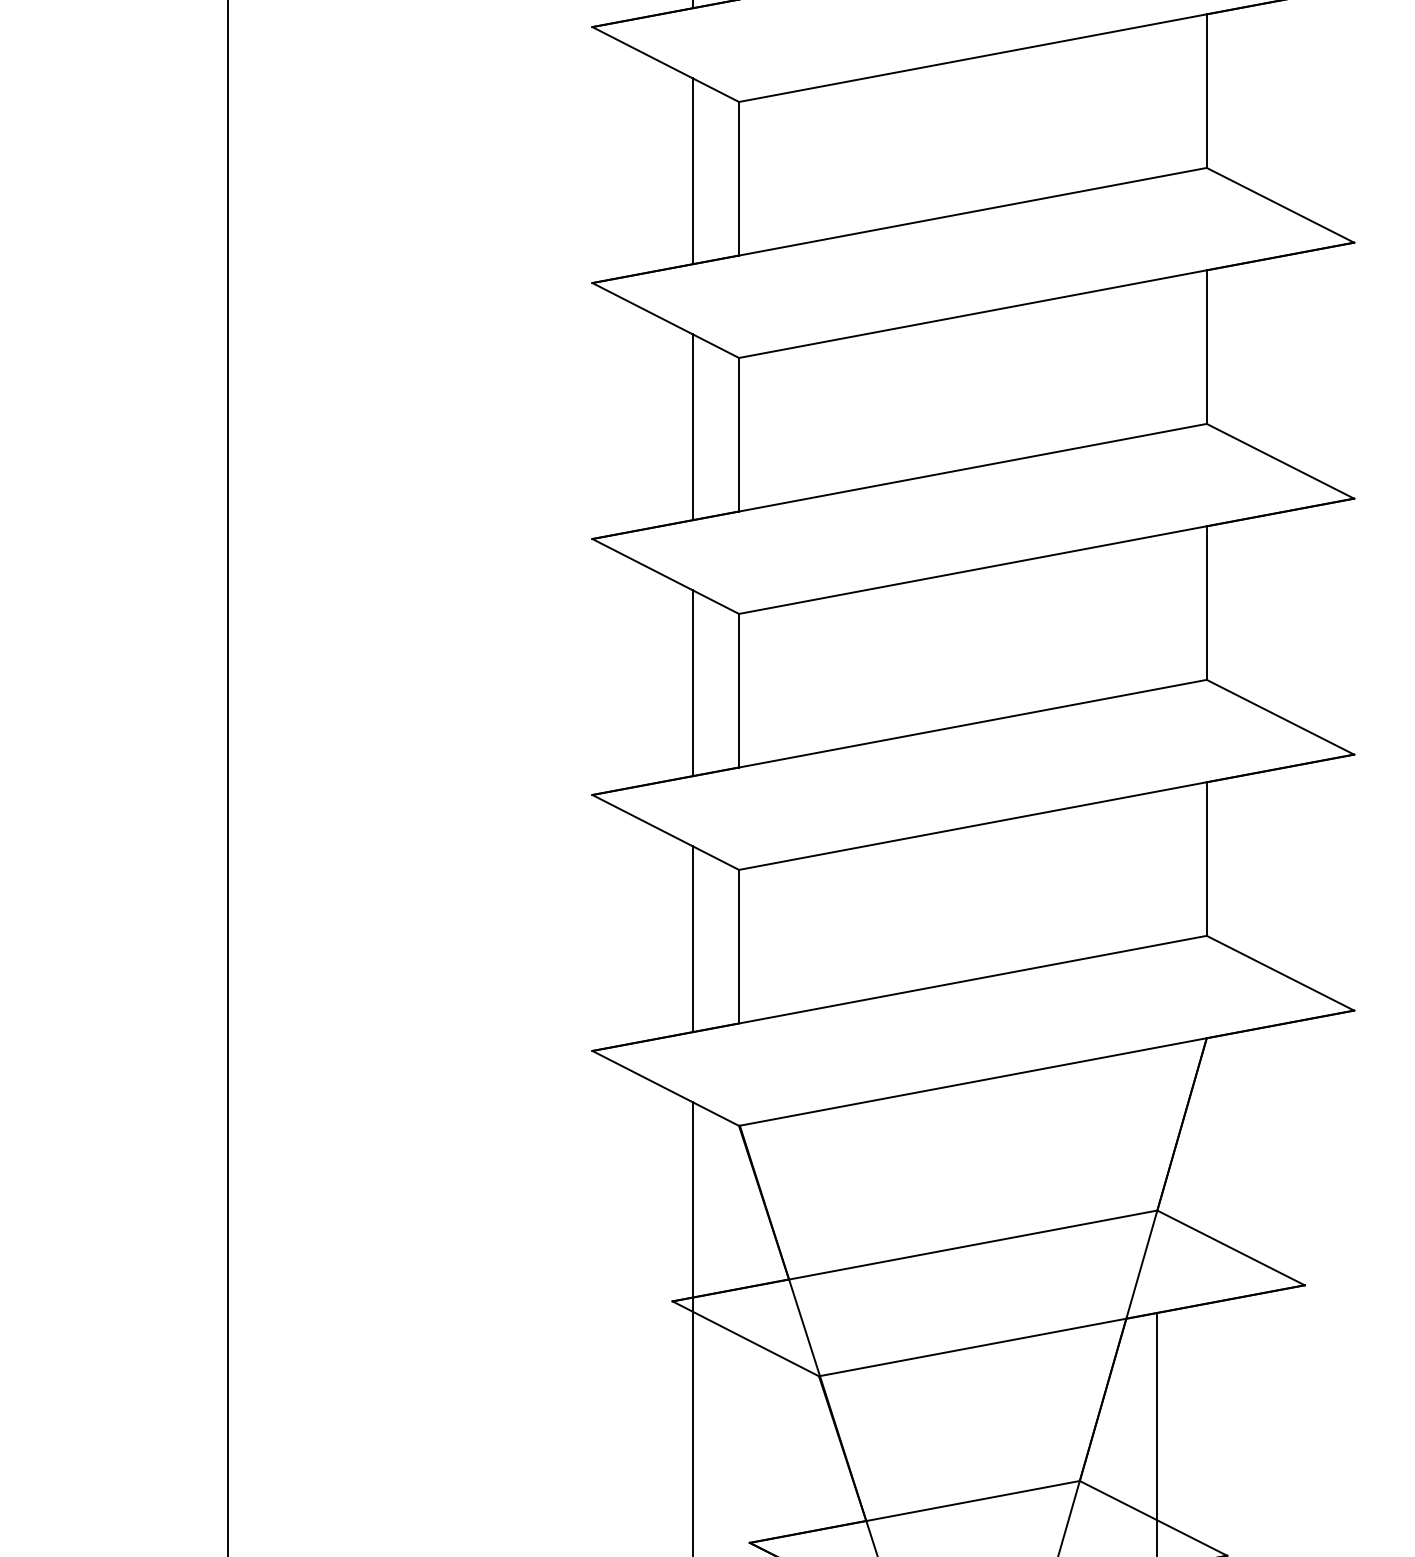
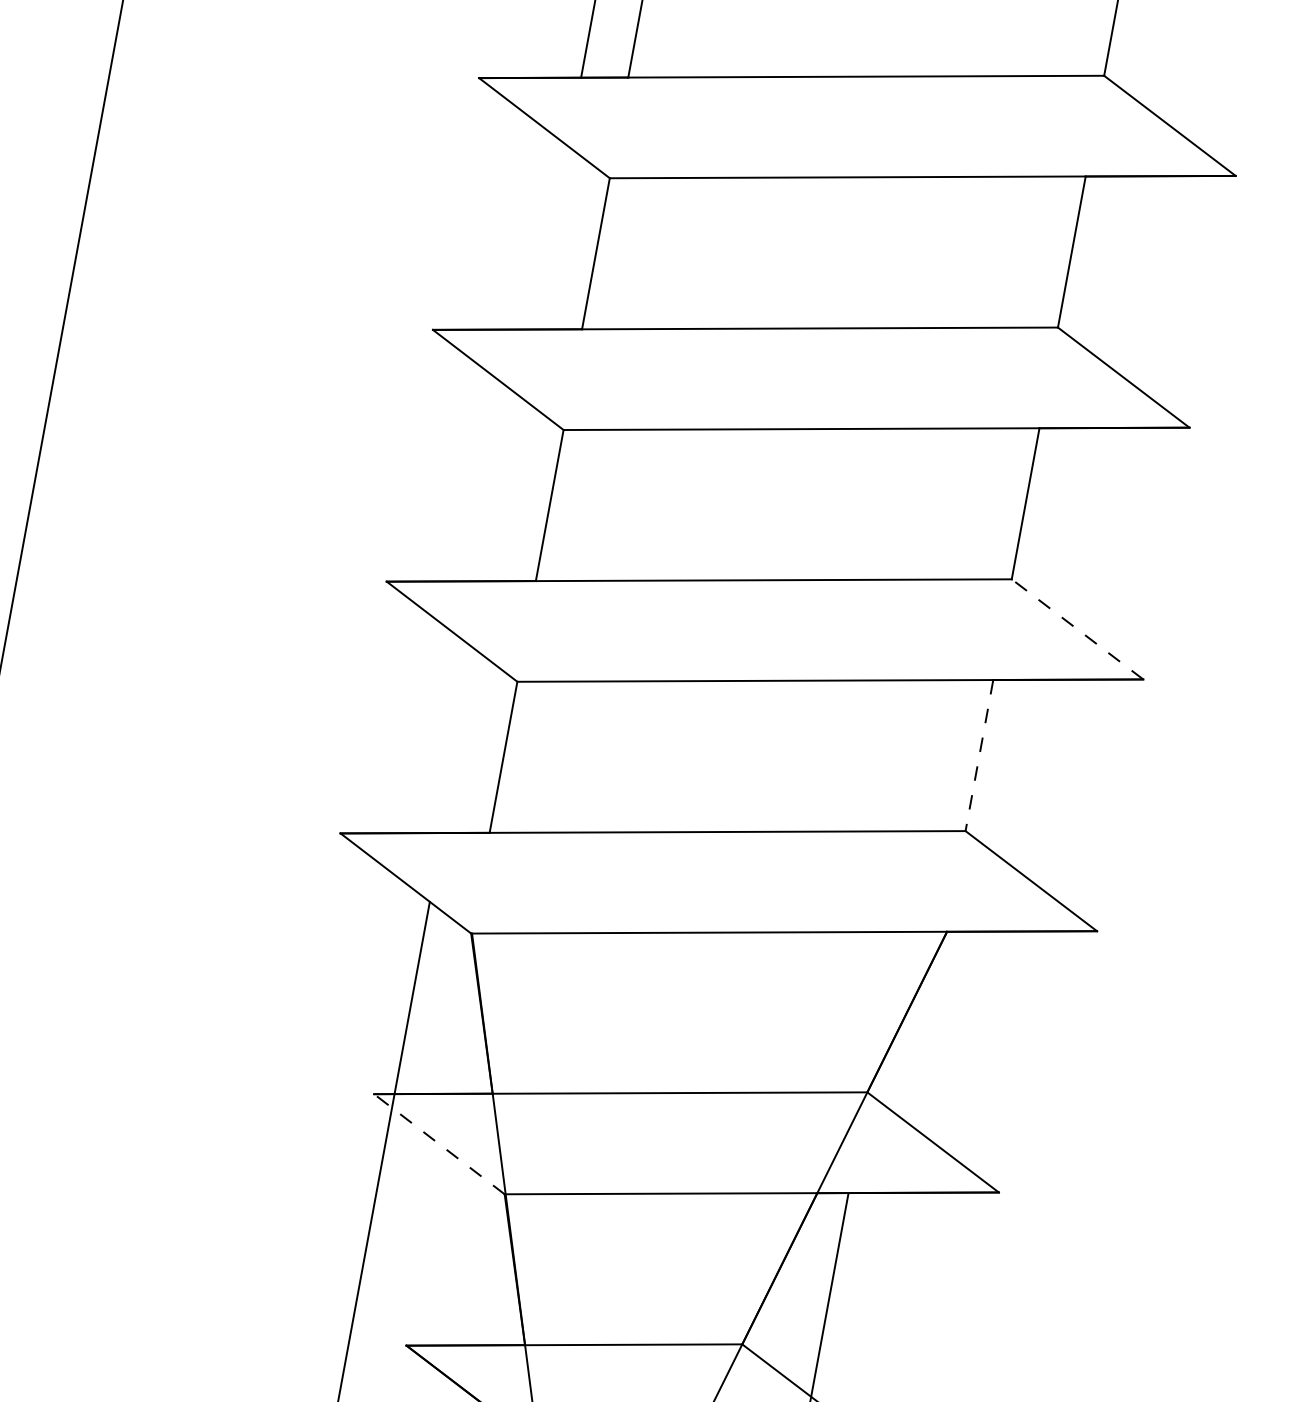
line: (692, 427) -> (551, 238), removed
line: (692, 683) -> (505, 490), removed
line: (1280, 717) -> (1077, 629), solid -> dashed
line: (1206, 859) -> (979, 755), solid -> dashed
line: (692, 939) -> (459, 741), removed
line: (745, 1338) -> (439, 1143), solid -> dashed

